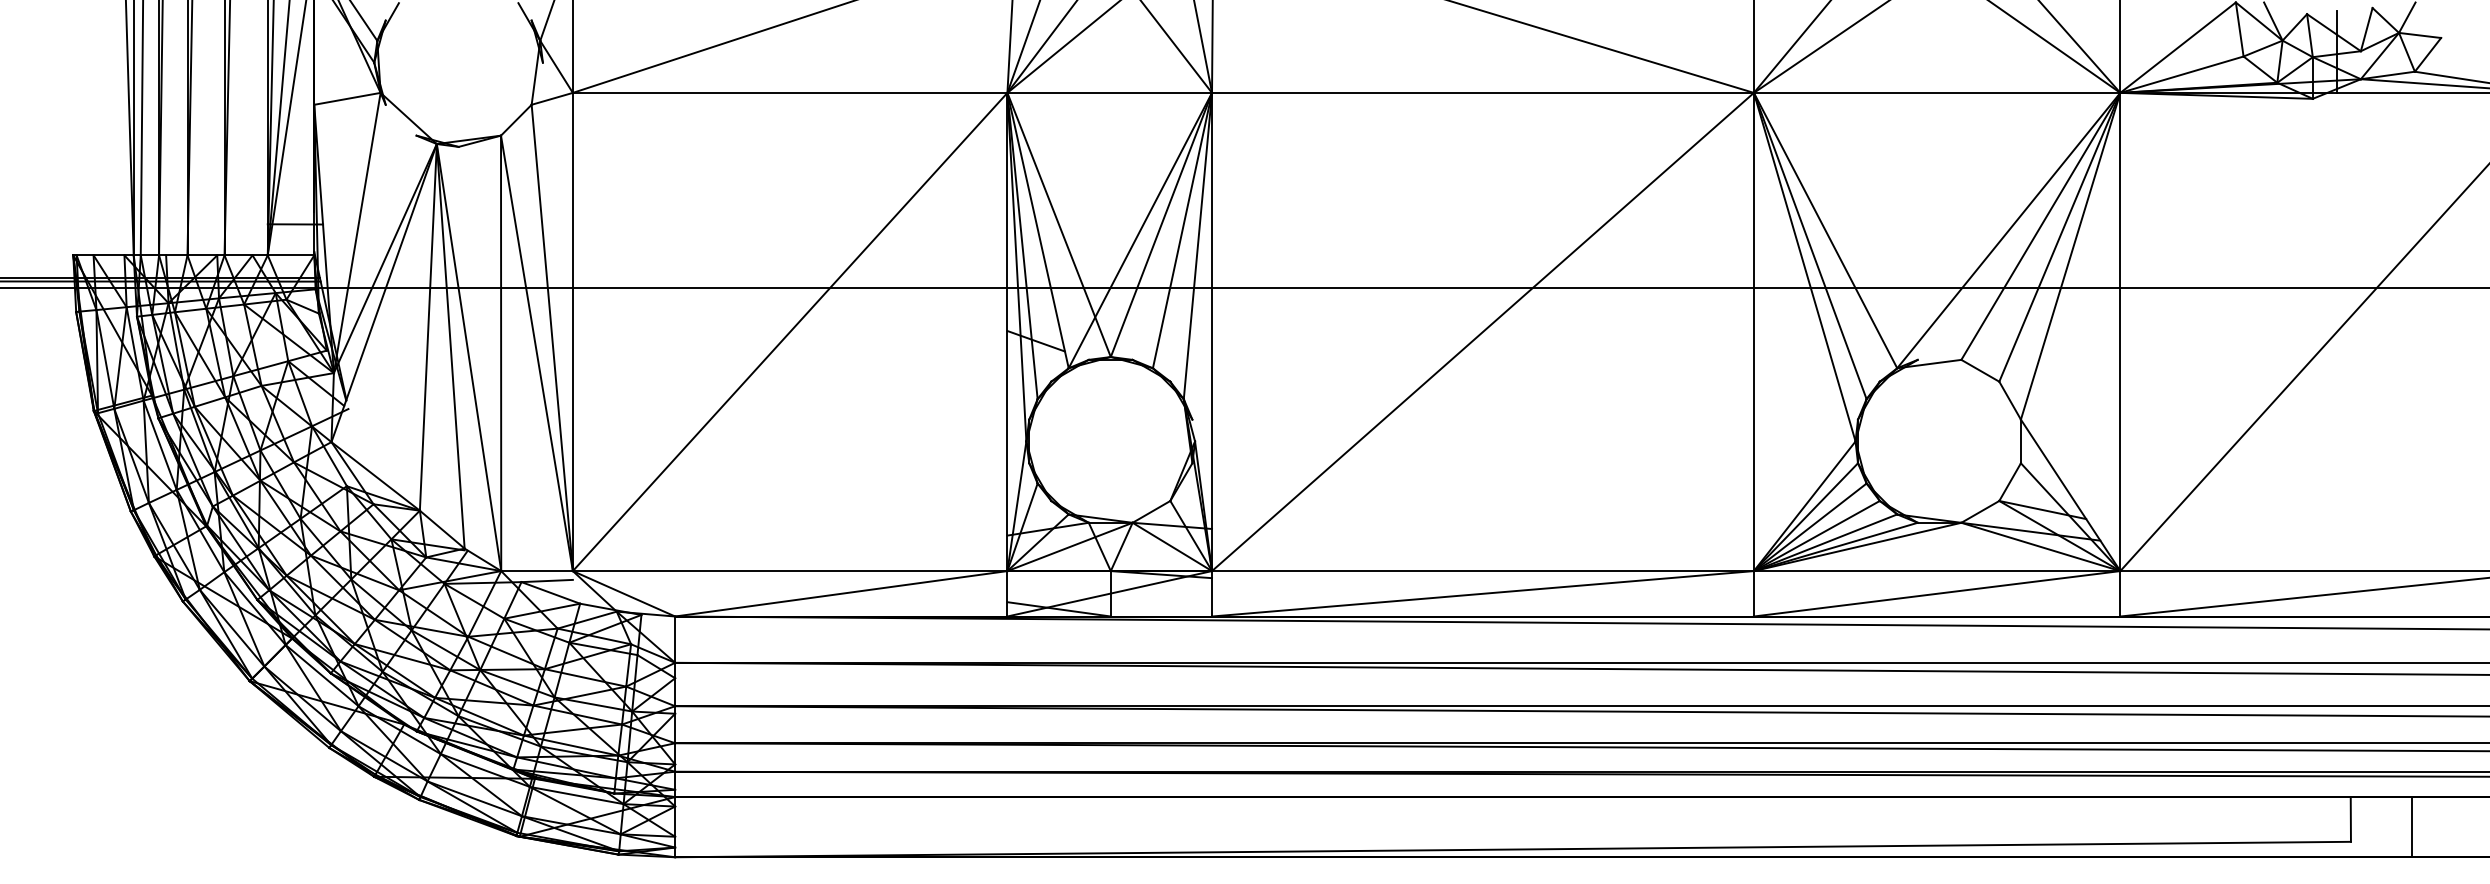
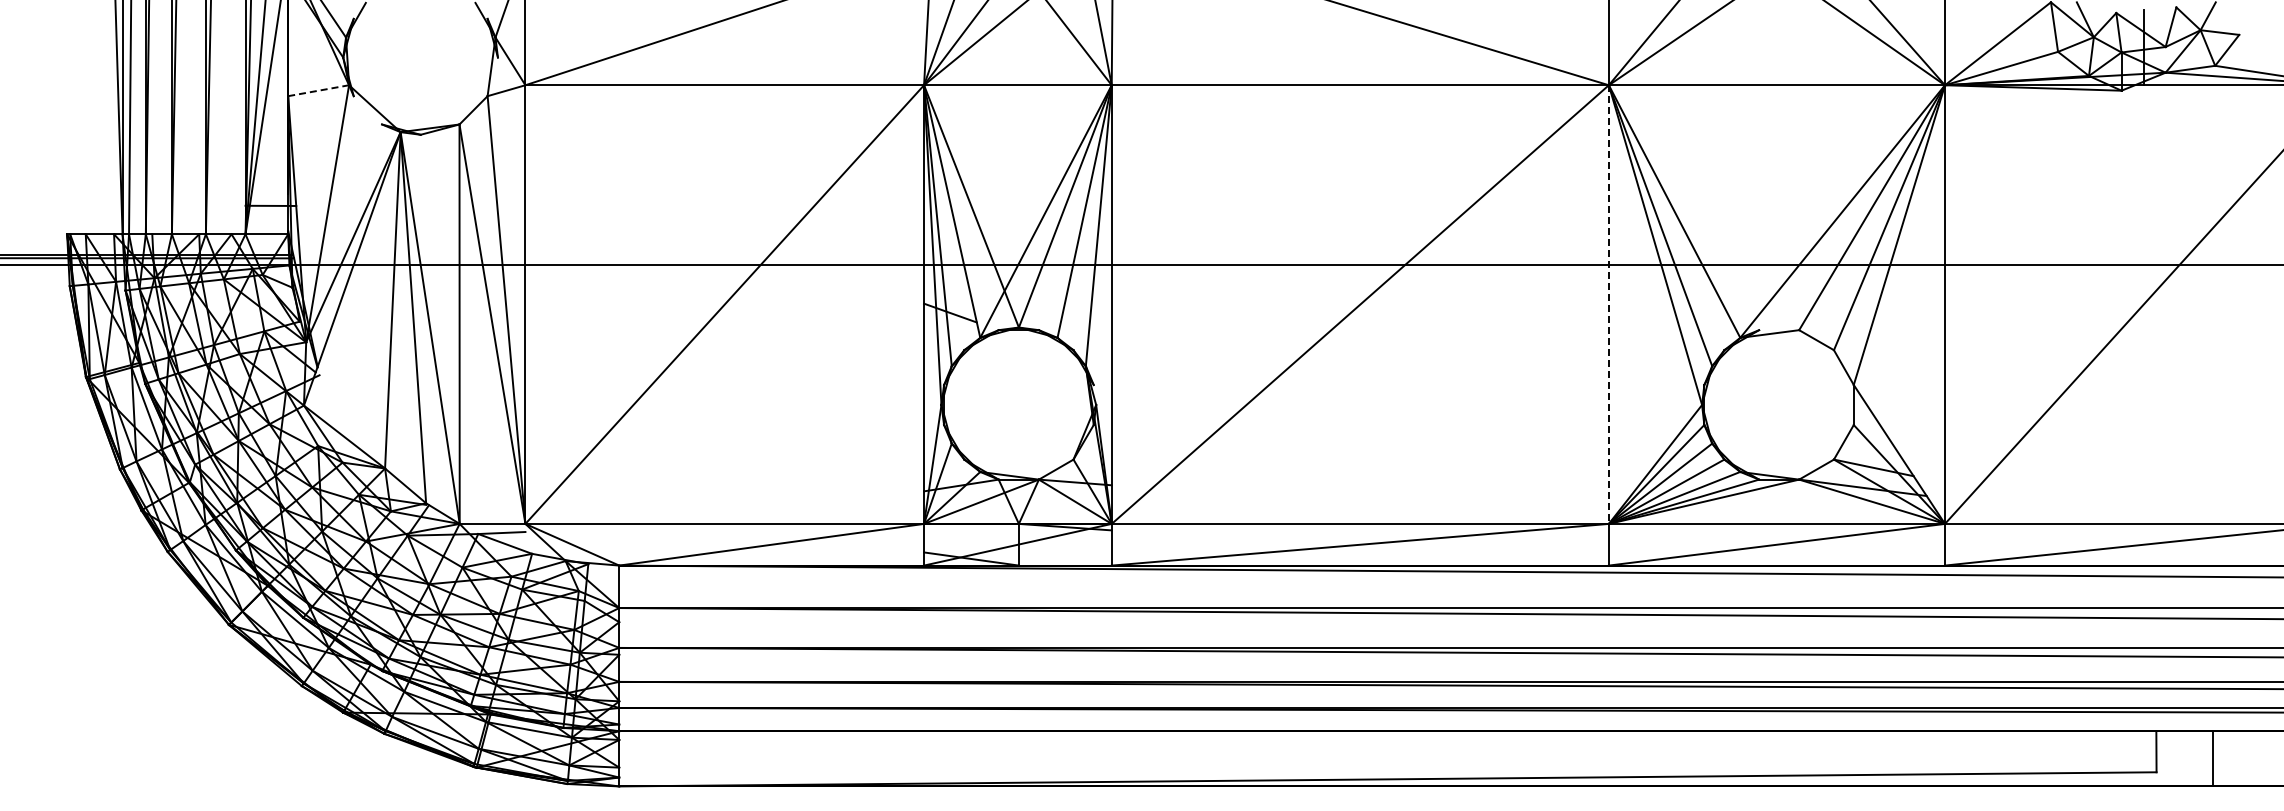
line: (347, 98) -> (318, 90), solid -> dashed
line: (1753, 332) -> (1608, 305), solid -> dashed

